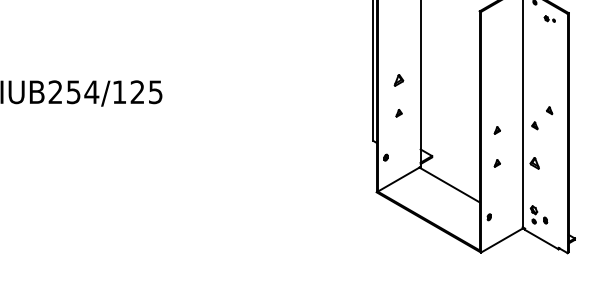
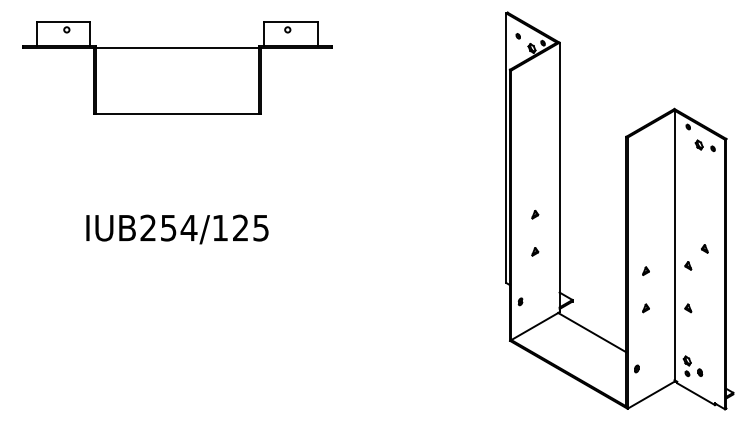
part: (549, 18) -> (704, 145), size x1.67
part: (399, 80) -> (535, 214), size x0.62
part: (535, 163) -> (688, 308), size x0.62

